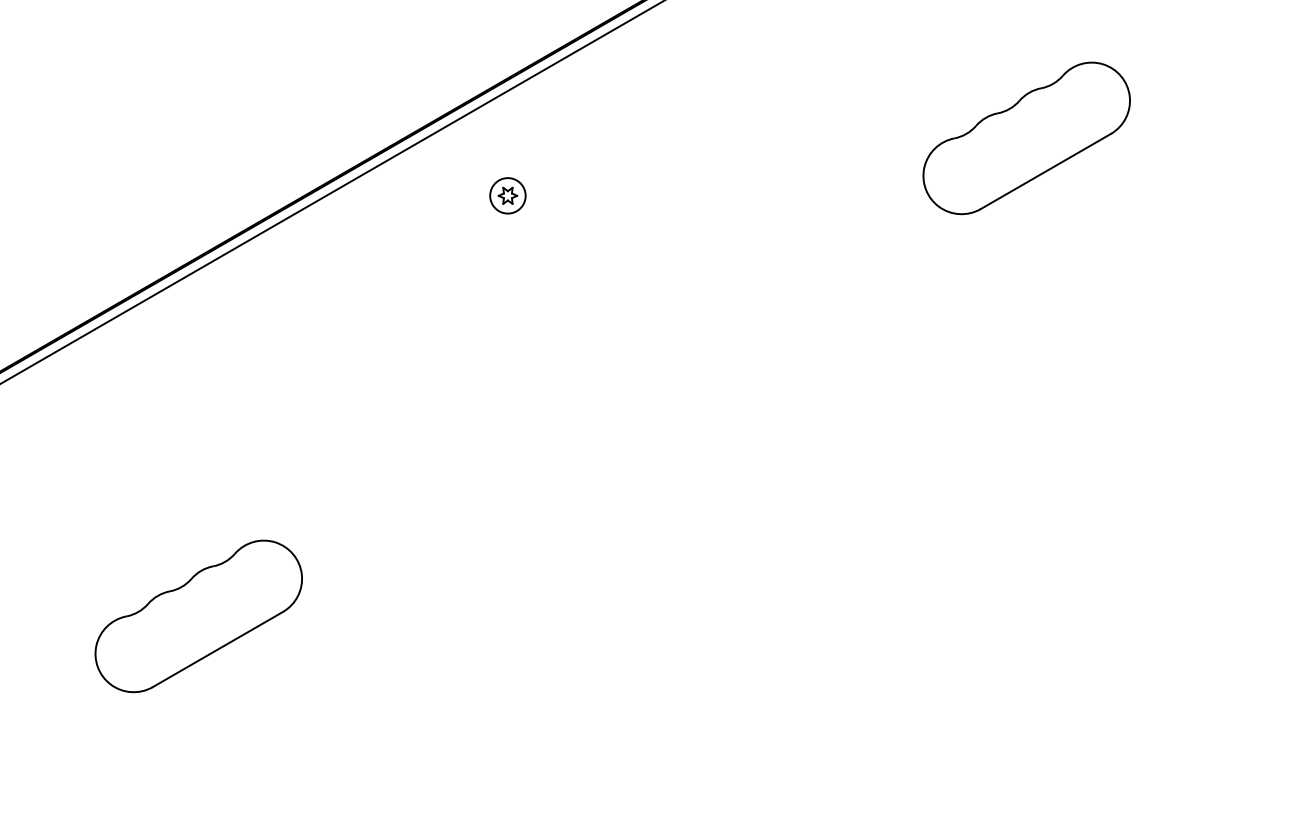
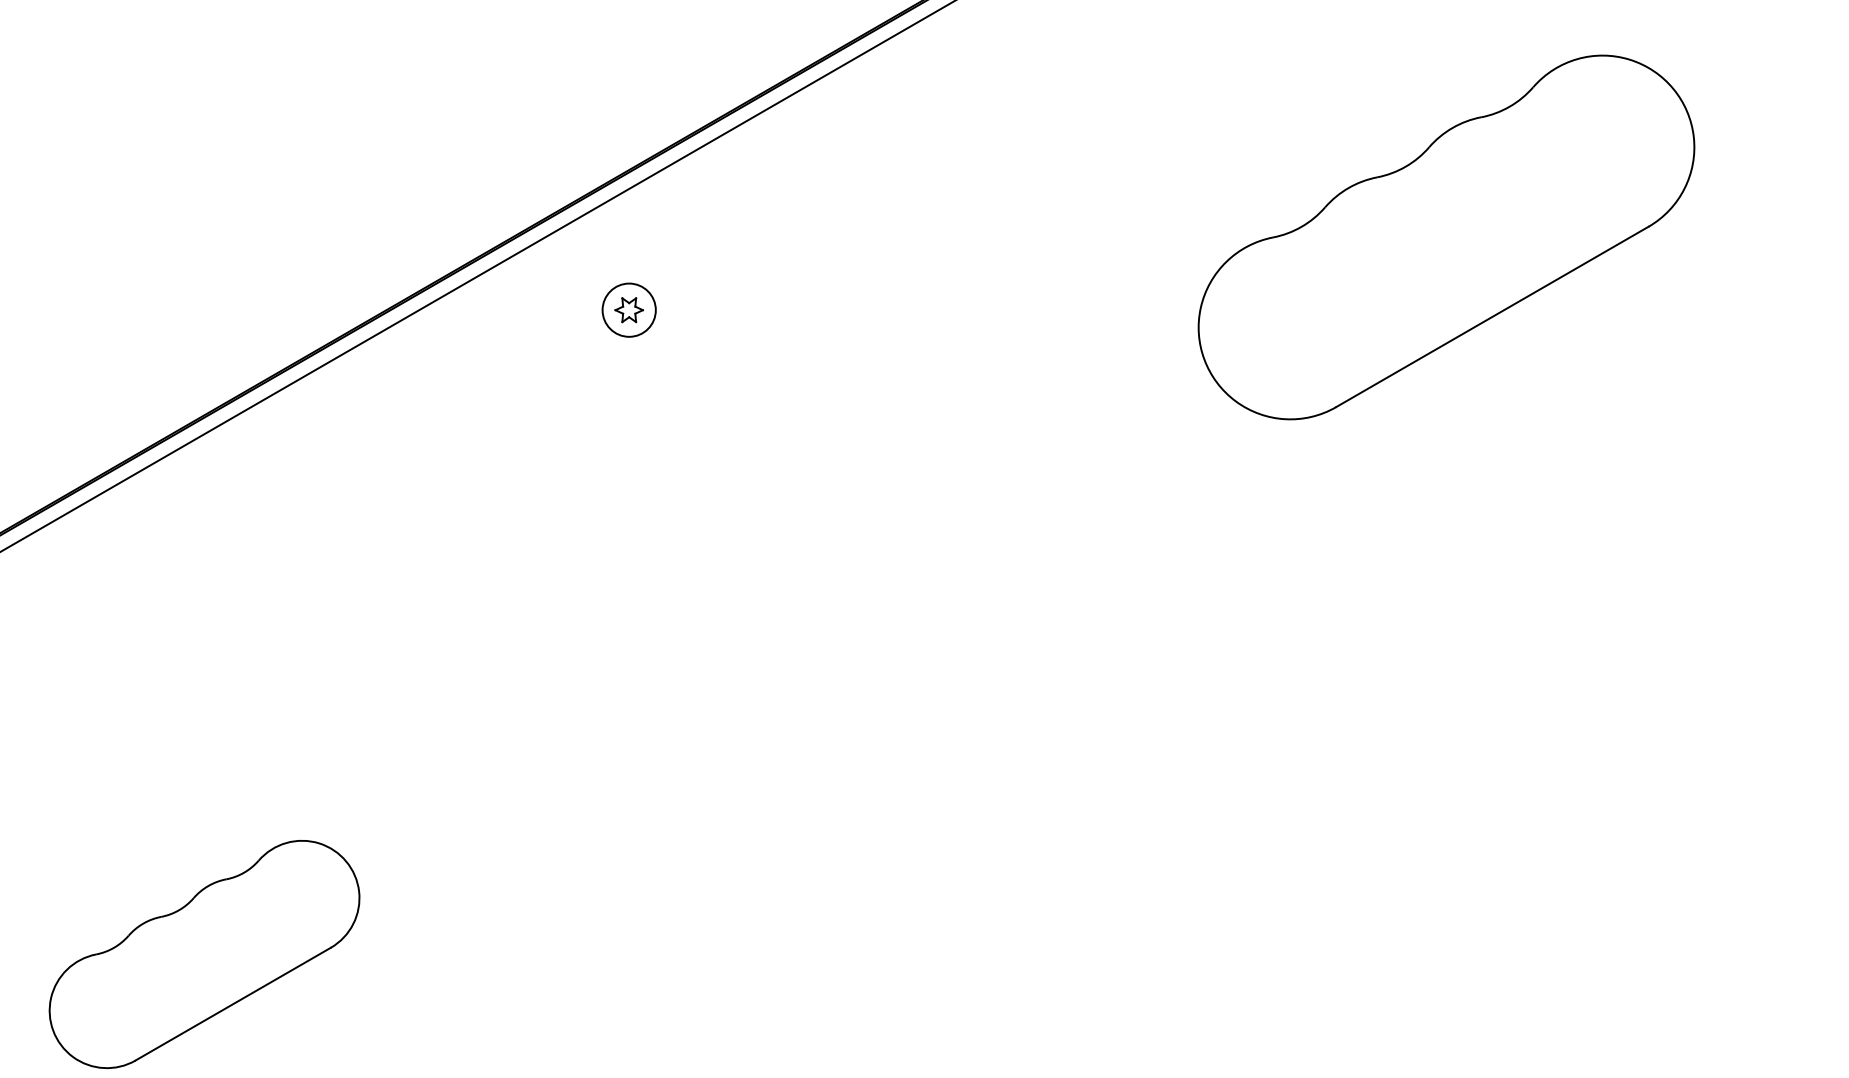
part: (1026, 138) -> (1445, 237), size x1.6
part: (507, 195) -> (628, 309), moved

